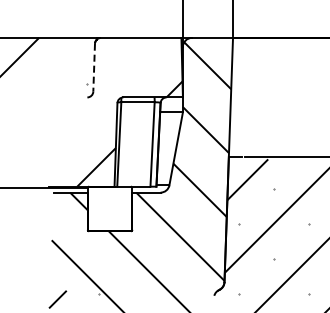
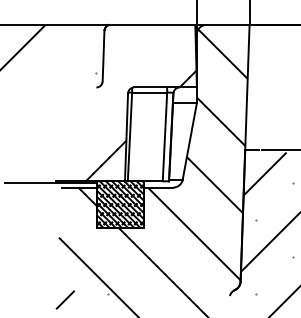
line: (94, 68) -> (103, 57), dashed -> solid
hatch: (109, 208) -> (119, 204), added

